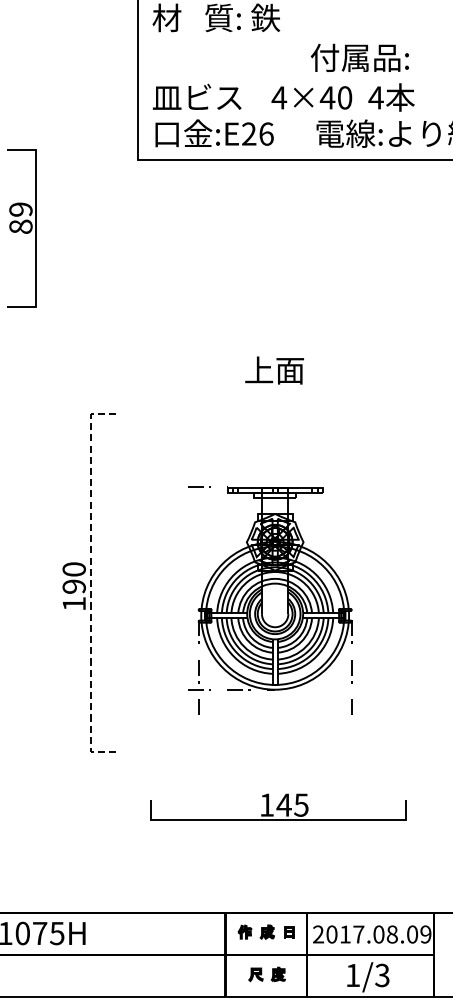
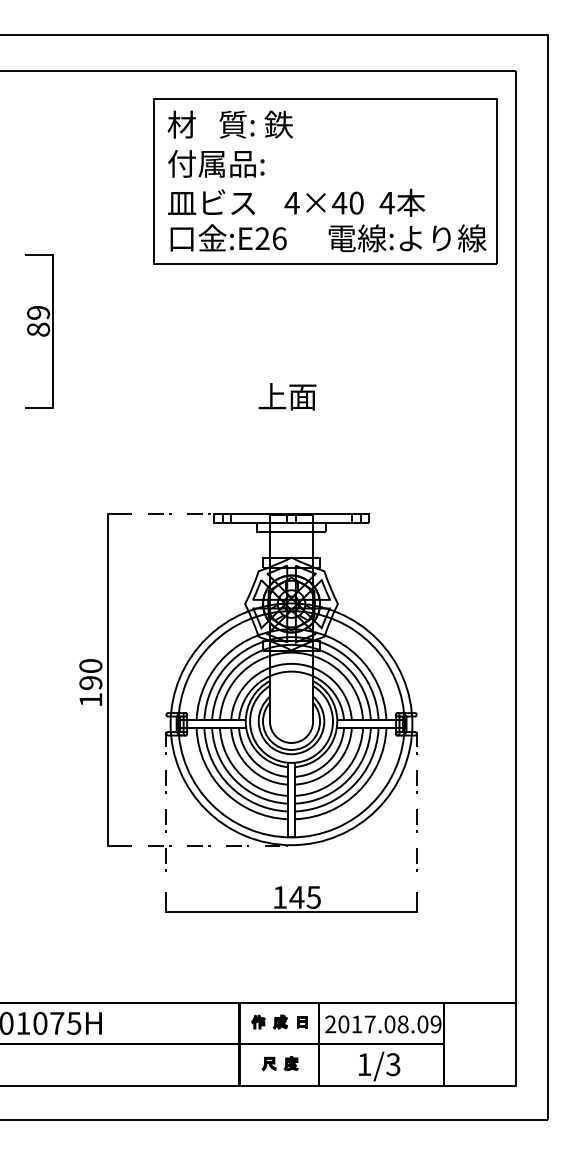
text: (360, 57) -> (216, 163), moved
text: (274, 370) -> (287, 396), moved
line: (91, 583) -> (107, 679), dashed -> solid
part: (269, 596) -> (282, 692), size x1.67

